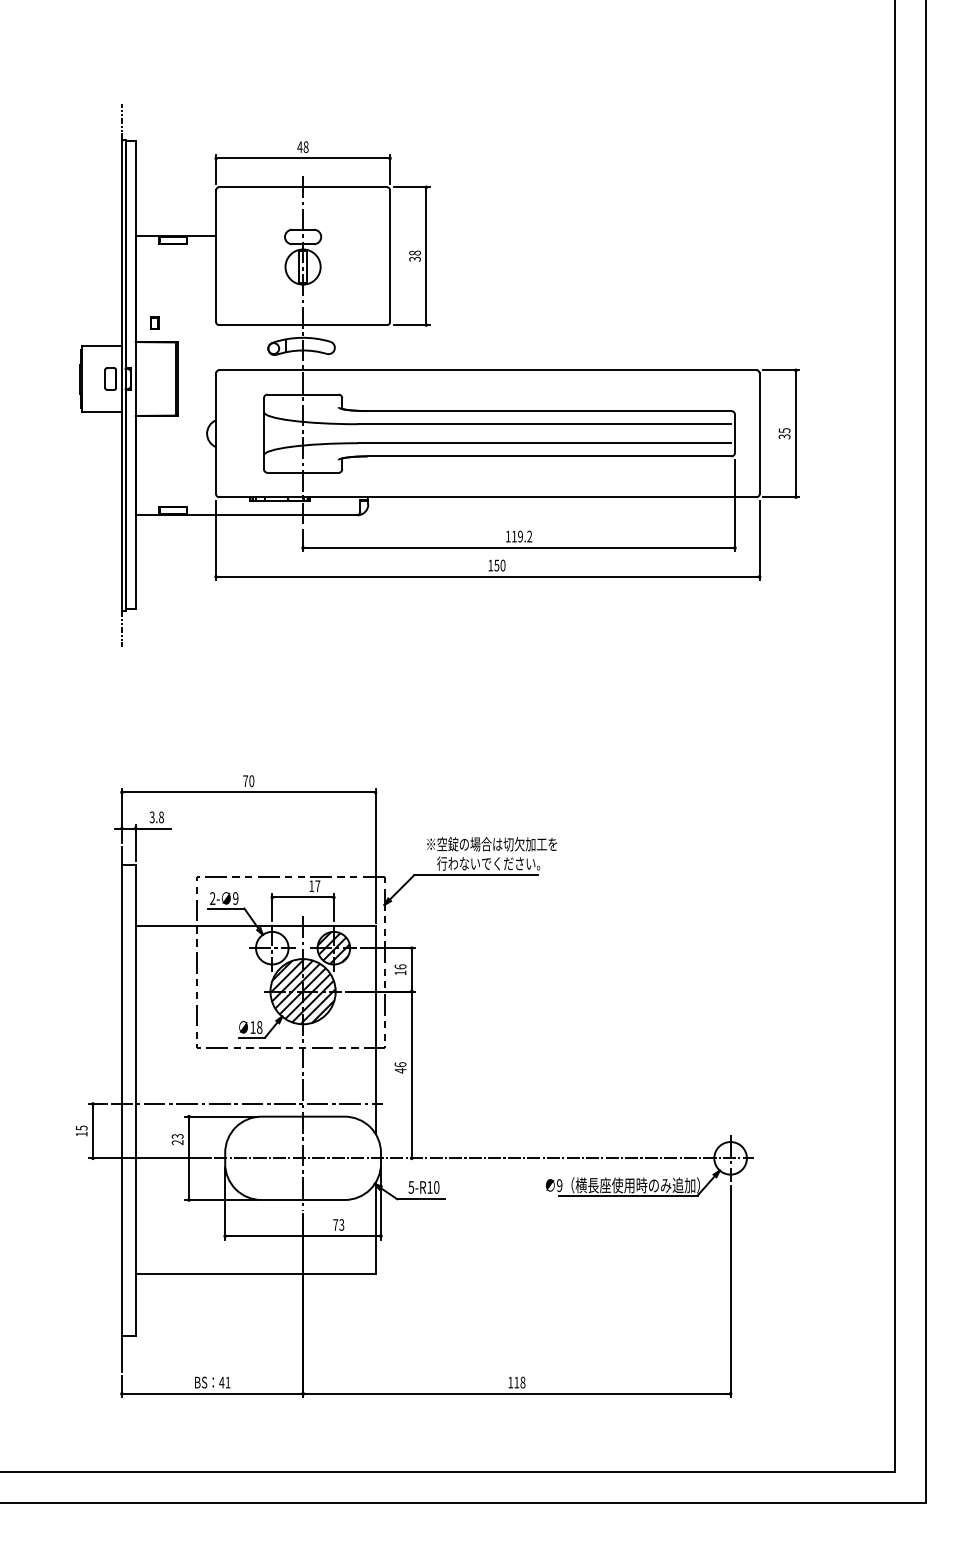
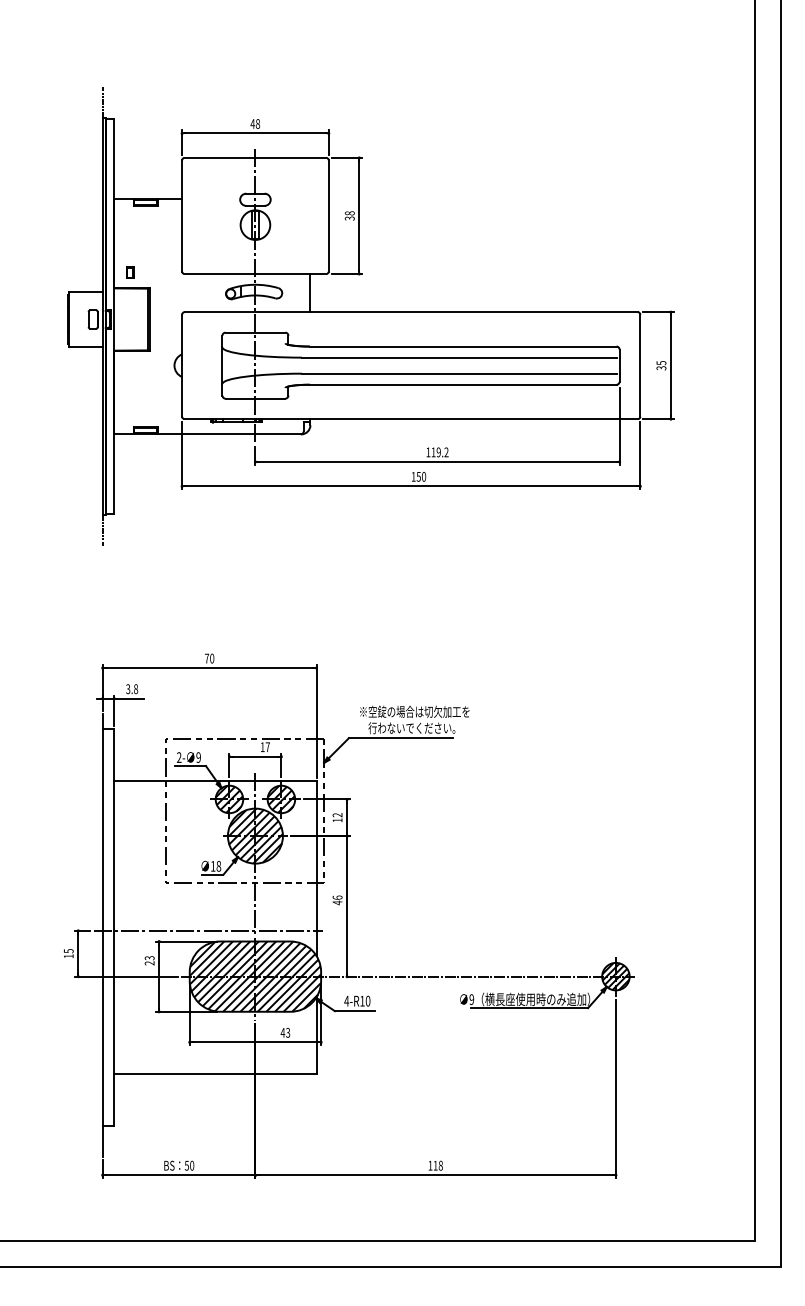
line: (368, 347) -> (310, 292), added
hatch: (272, 948) -> (229, 799), added
text: (400, 966) -> (337, 814), 16 -> 12
hatch: (303, 1158) -> (255, 976), added
hatch: (730, 1158) -> (615, 976), added
text: (411, 1187) -> (346, 1001), 5-R10 -> 4-R10
text: (335, 1224) -> (282, 1032), 73 -> 43
text: (224, 1382) -> (189, 1165), 41 -> 50

